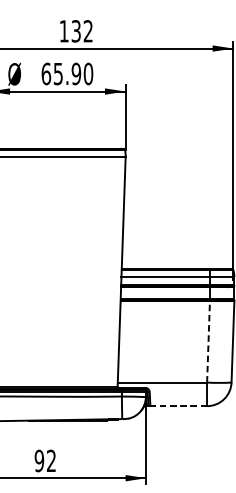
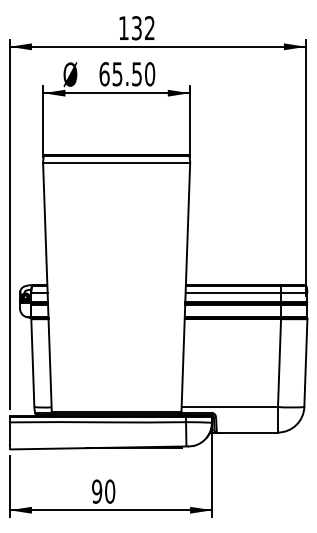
text: (76, 74) -> (137, 74), 65.90 -> 65.50
line: (208, 342) -> (279, 363), dashed -> solid
line: (178, 406) -> (247, 432), dashed -> solid
text: (51, 460) -> (110, 491), 92 -> 90

